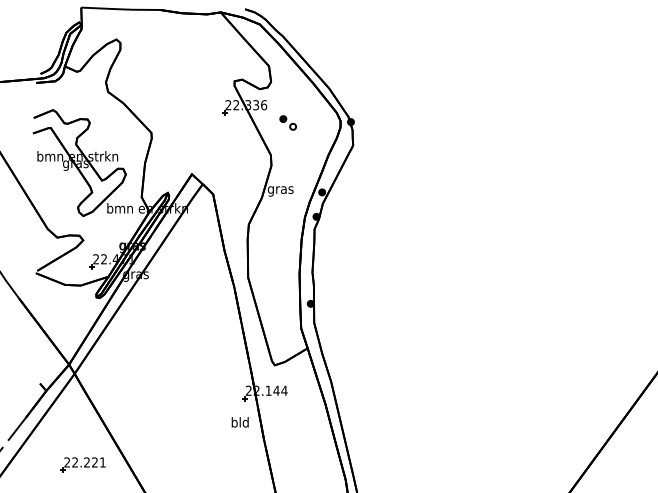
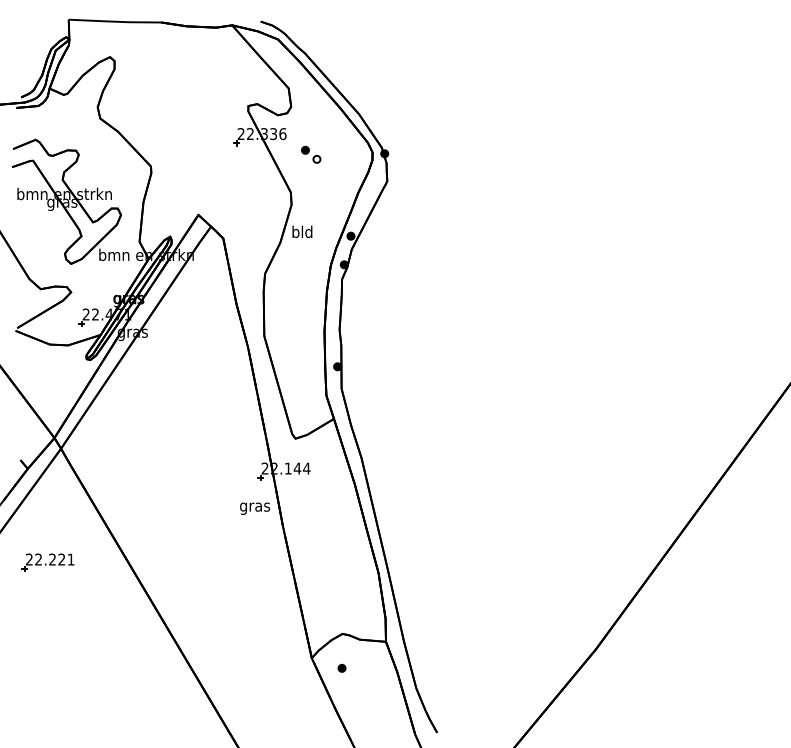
text: (280, 190) -> (302, 233), gras -> bld
text: (240, 423) -> (255, 506), bld -> gras
part: (82, 464) -> (47, 562), moved

